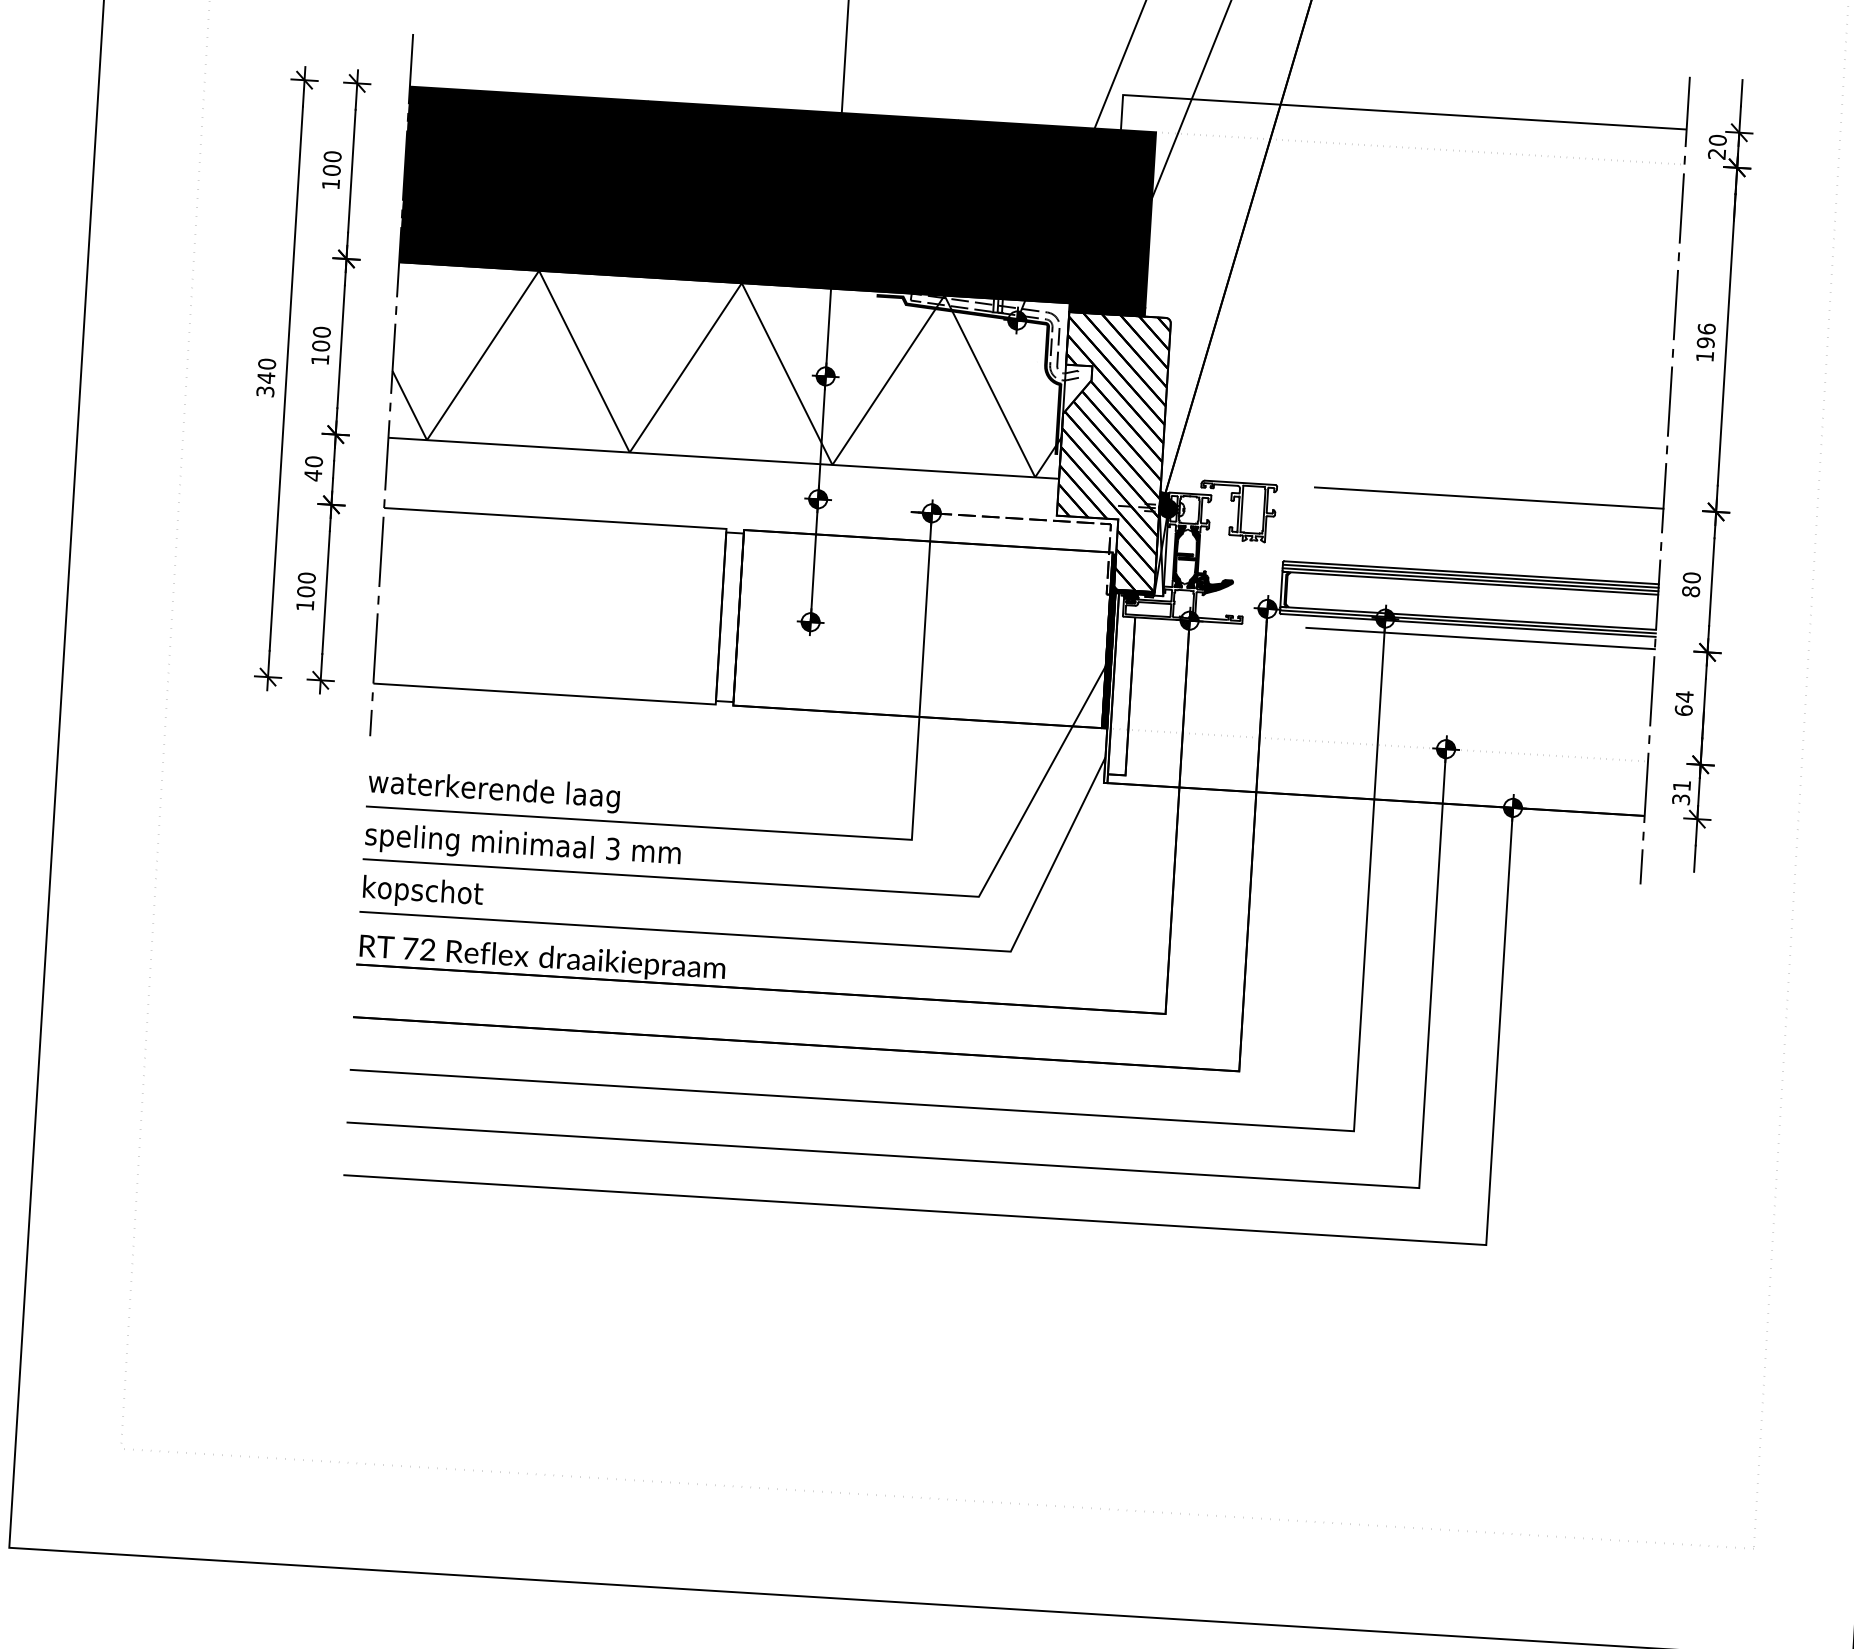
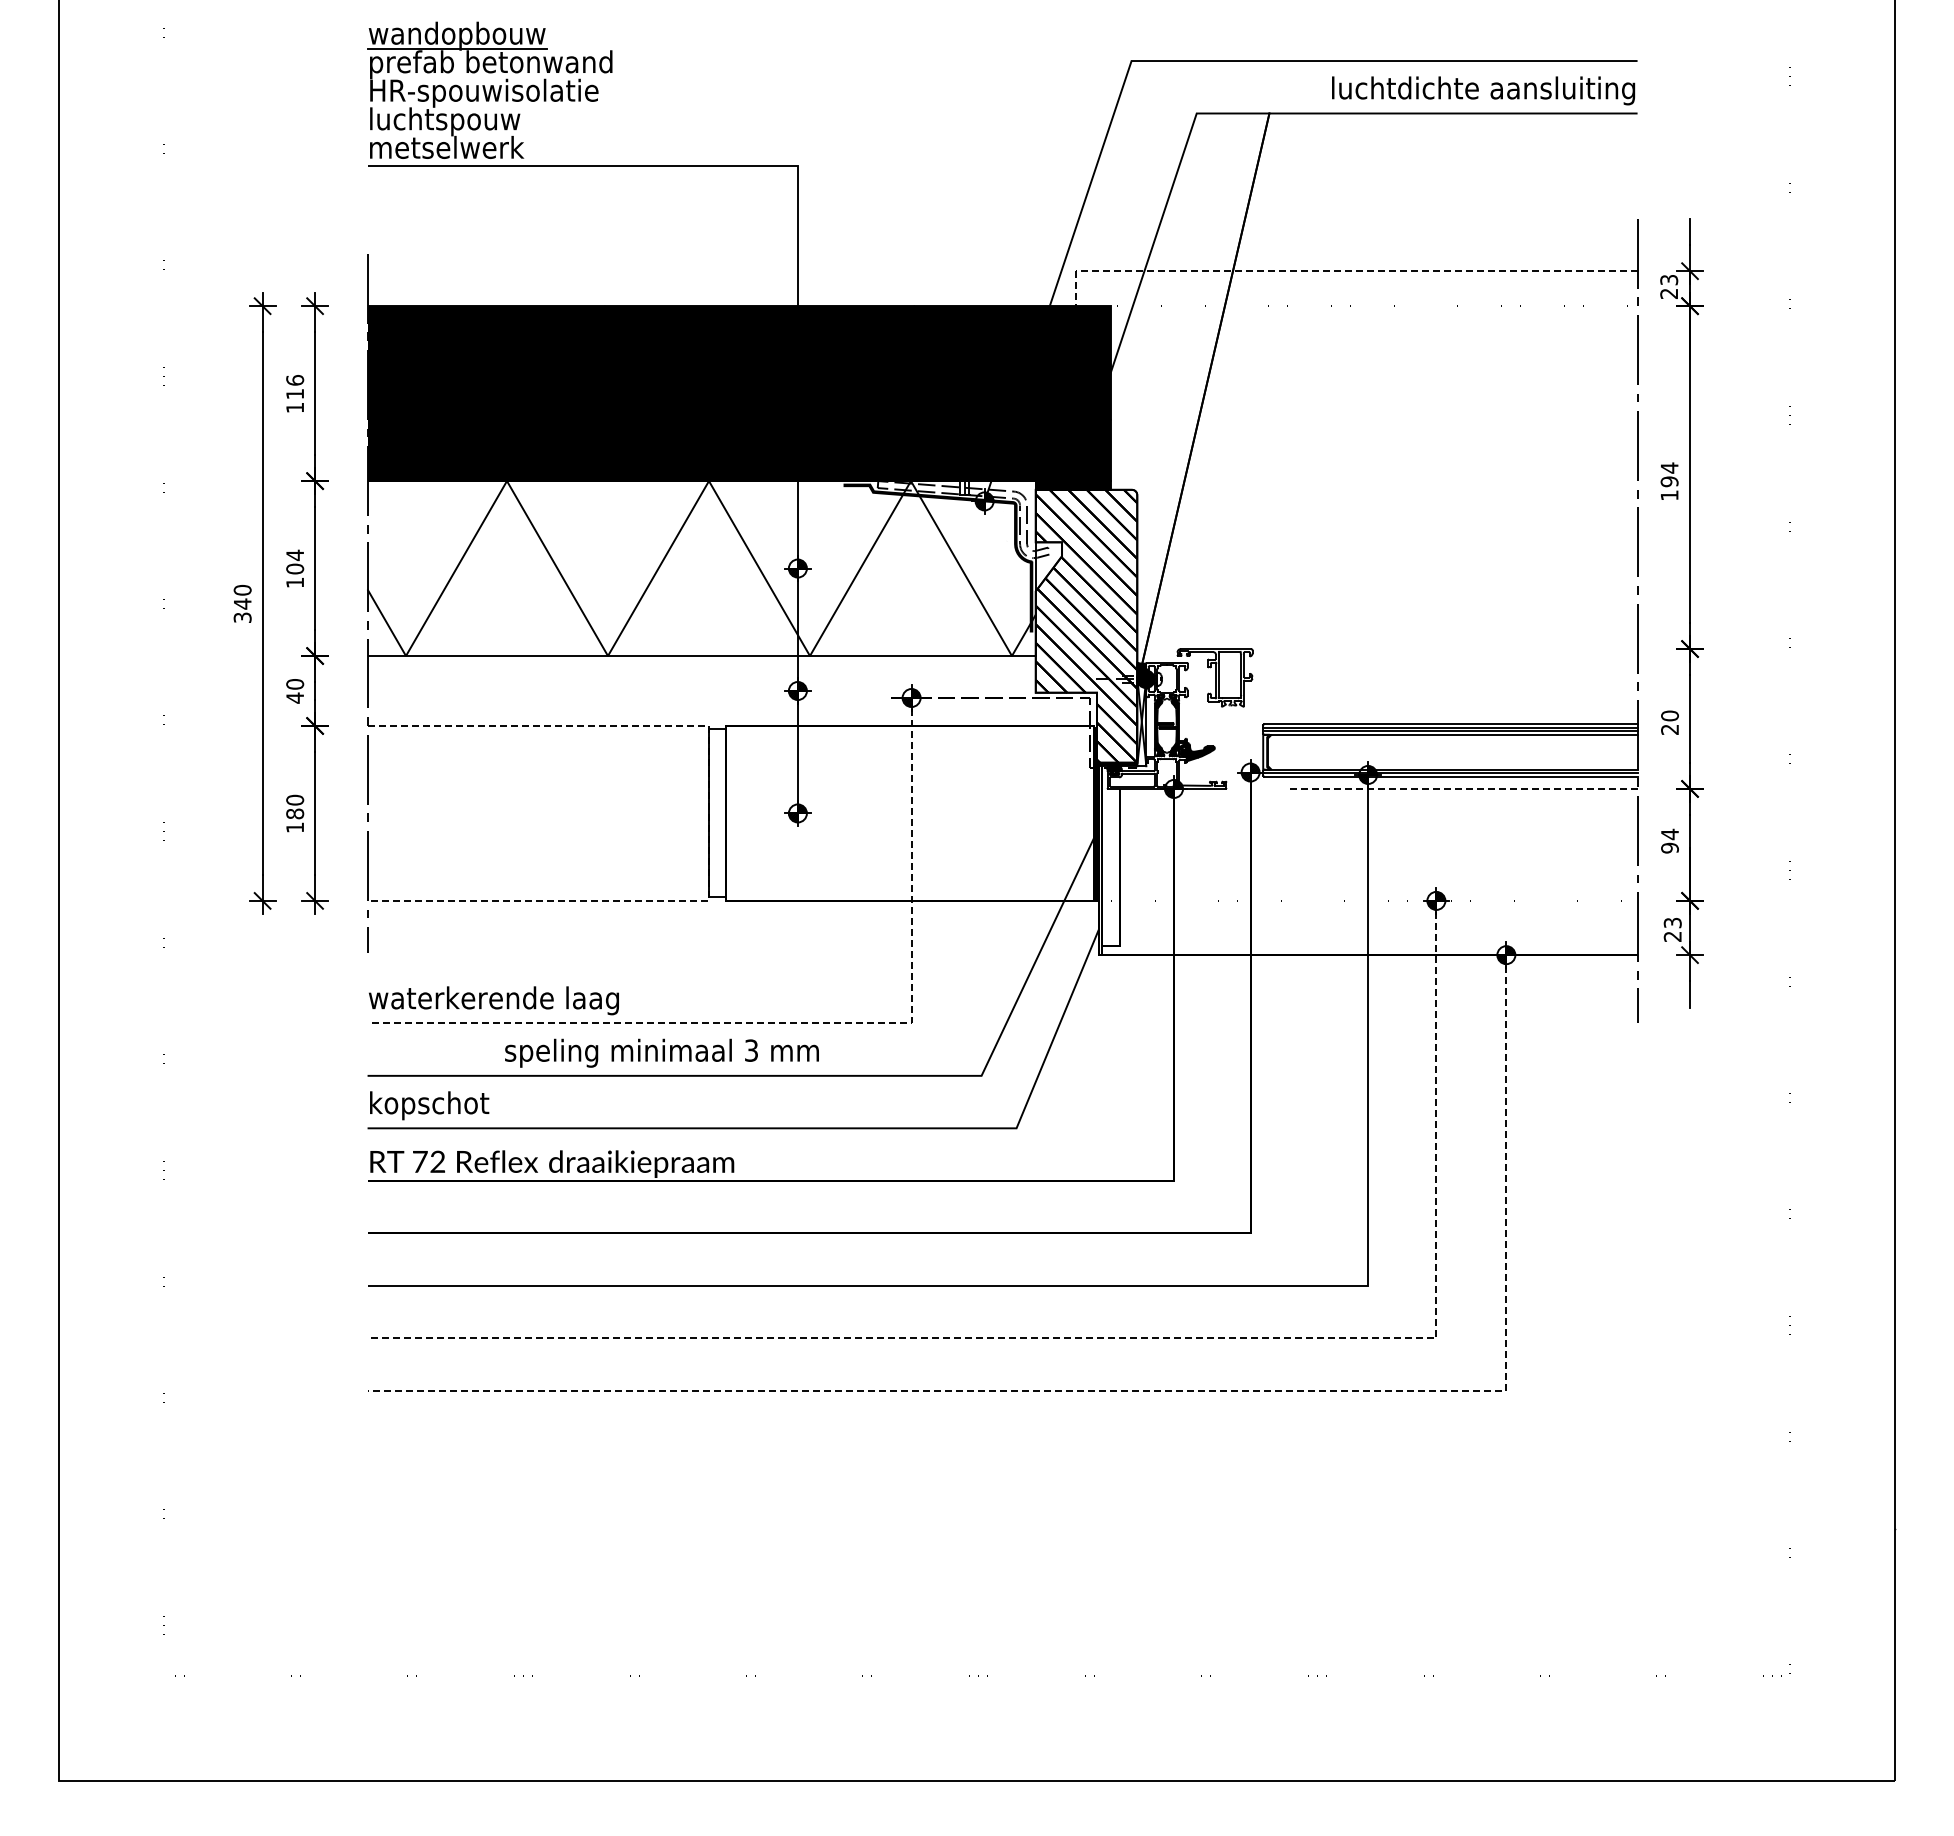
line: (1386, 111) -> (1338, 271), solid -> dashed
text: (1718, 139) -> (1669, 279), 20 -> 23
text: (332, 162) -> (295, 386), 100 -> 116
text: (1706, 328) -> (1669, 467), 196 -> 194
text: (322, 332) -> (295, 555), 100 -> 104
line: (1488, 498) -> (1463, 649), removed
text: (305, 591) -> (294, 813), 100 -> 180
text: (1690, 591) -> (1669, 729), 80 -> 20
line: (720, 616) -> (708, 813), solid -> dashed
line: (1480, 638) -> (1463, 788), solid -> dashed
text: (1683, 709) -> (1669, 847), 64 -> 94
text: (1681, 792) -> (1672, 929), 31 -> 23
line: (802, 833) -> (802, 1023), solid -> dashed
text: (522, 845) -> (661, 1052), moved
line: (1103, 1169) -> (1121, 1338), solid -> dashed
line: (1134, 1223) -> (1155, 1390), solid -> dashed

